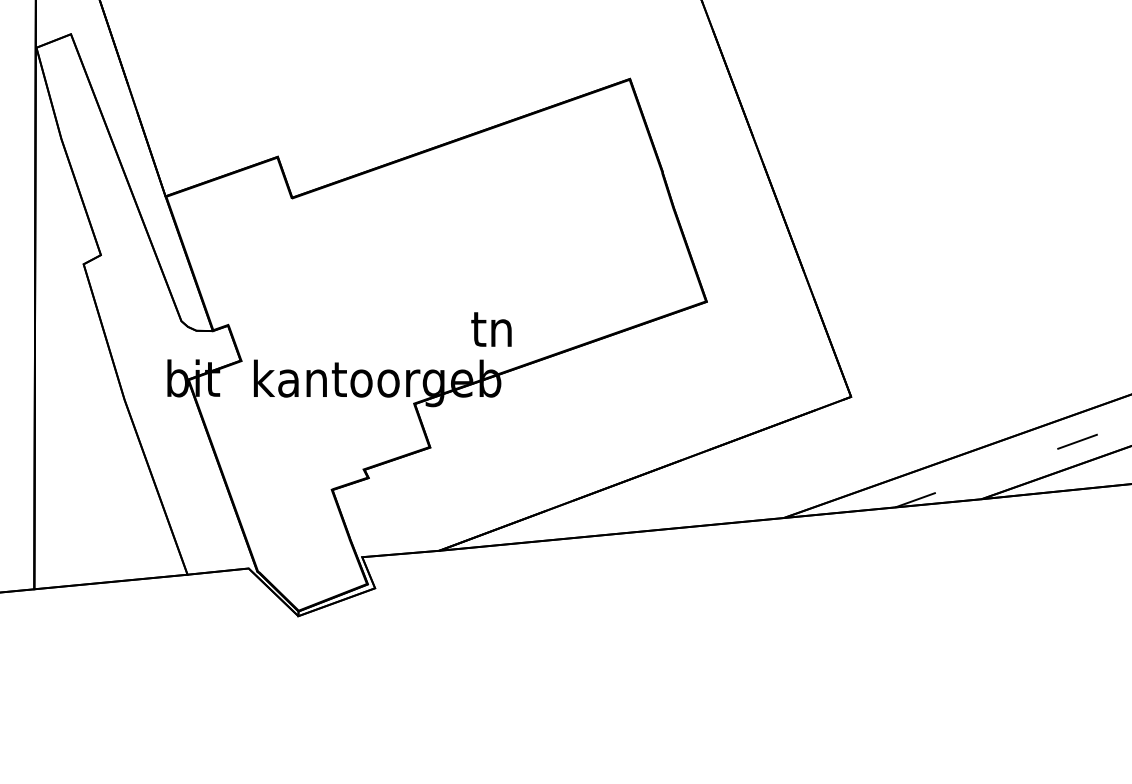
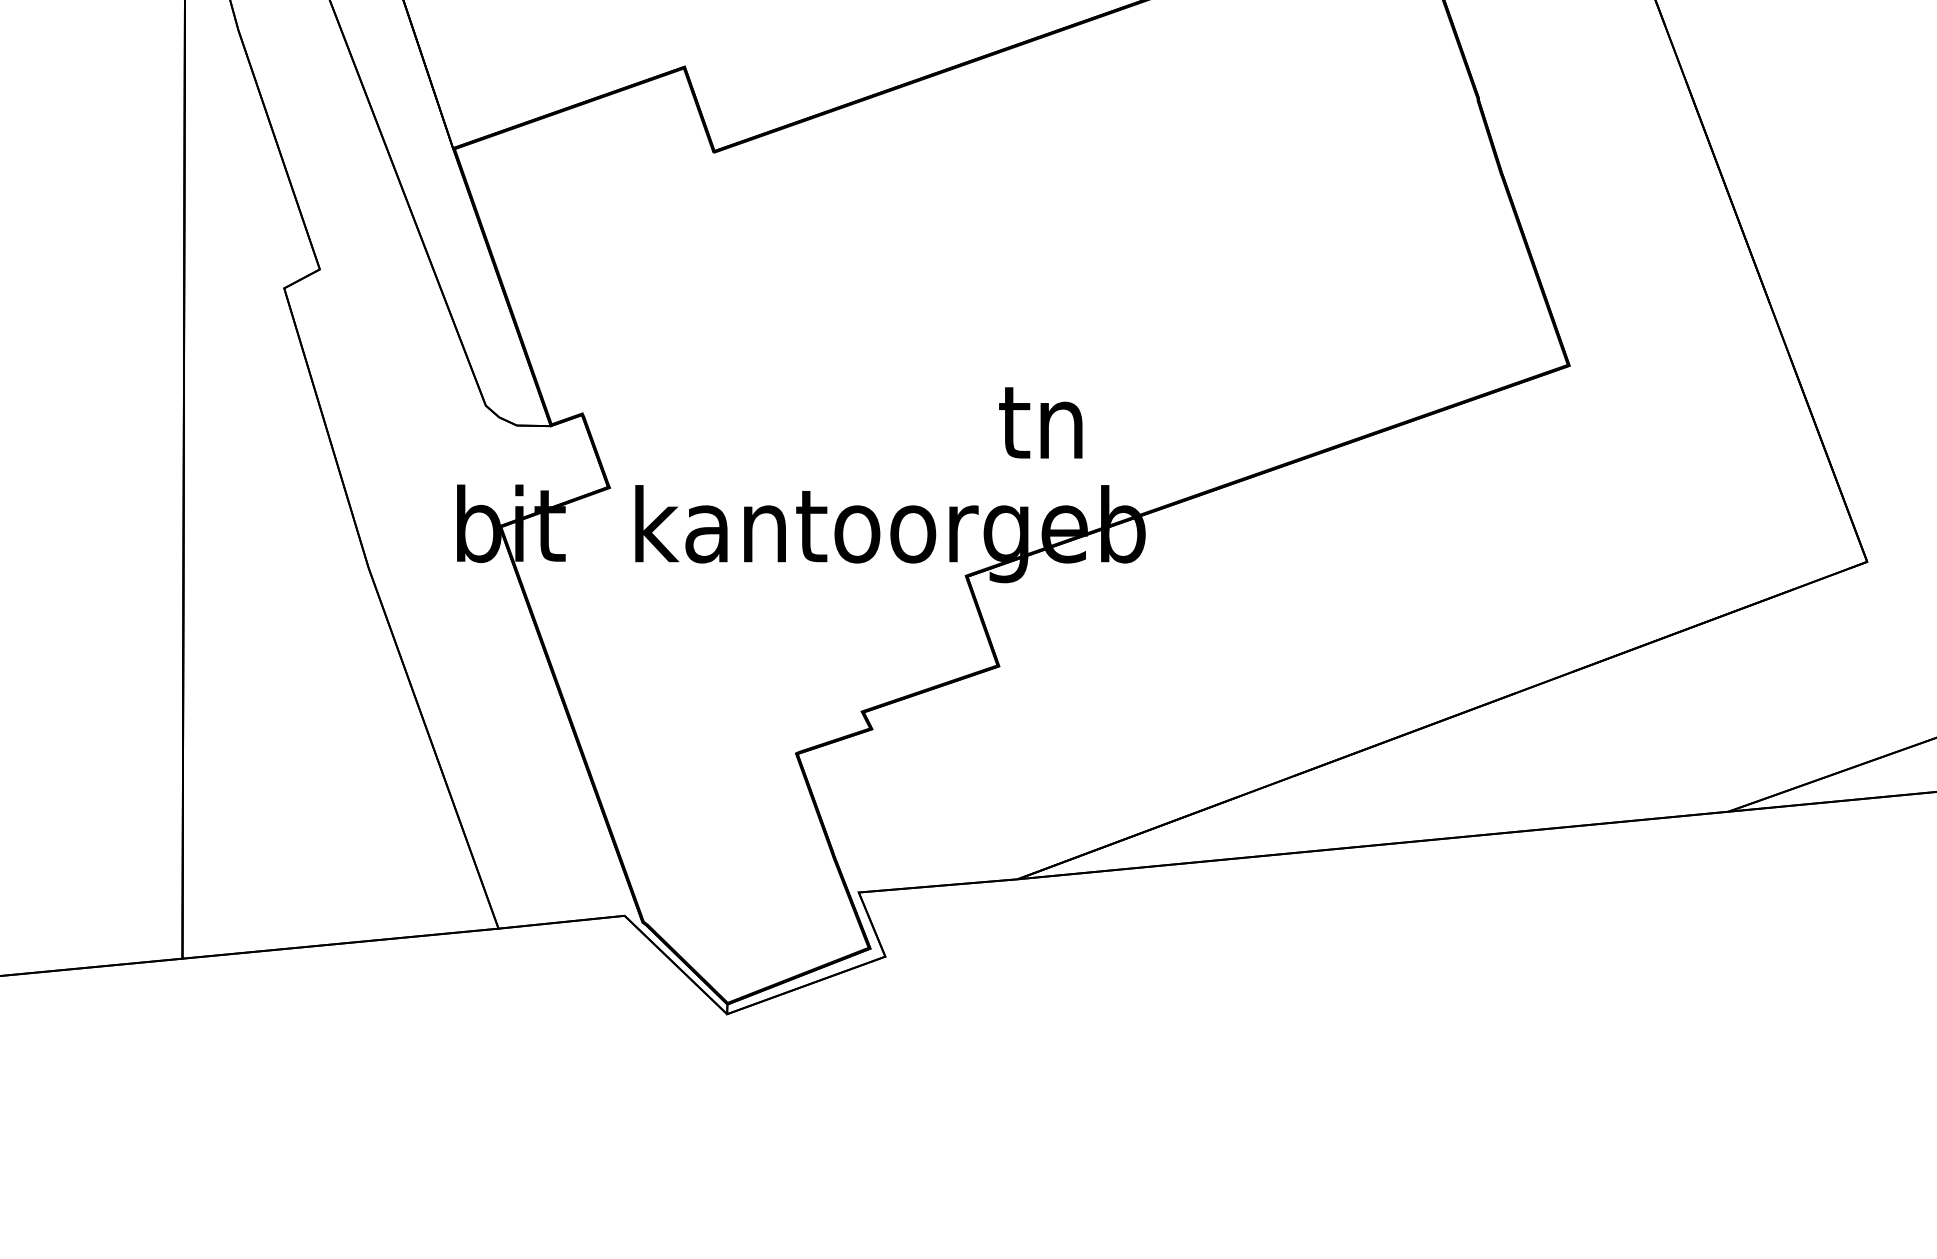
text: (491, 329) -> (1040, 422), moved

